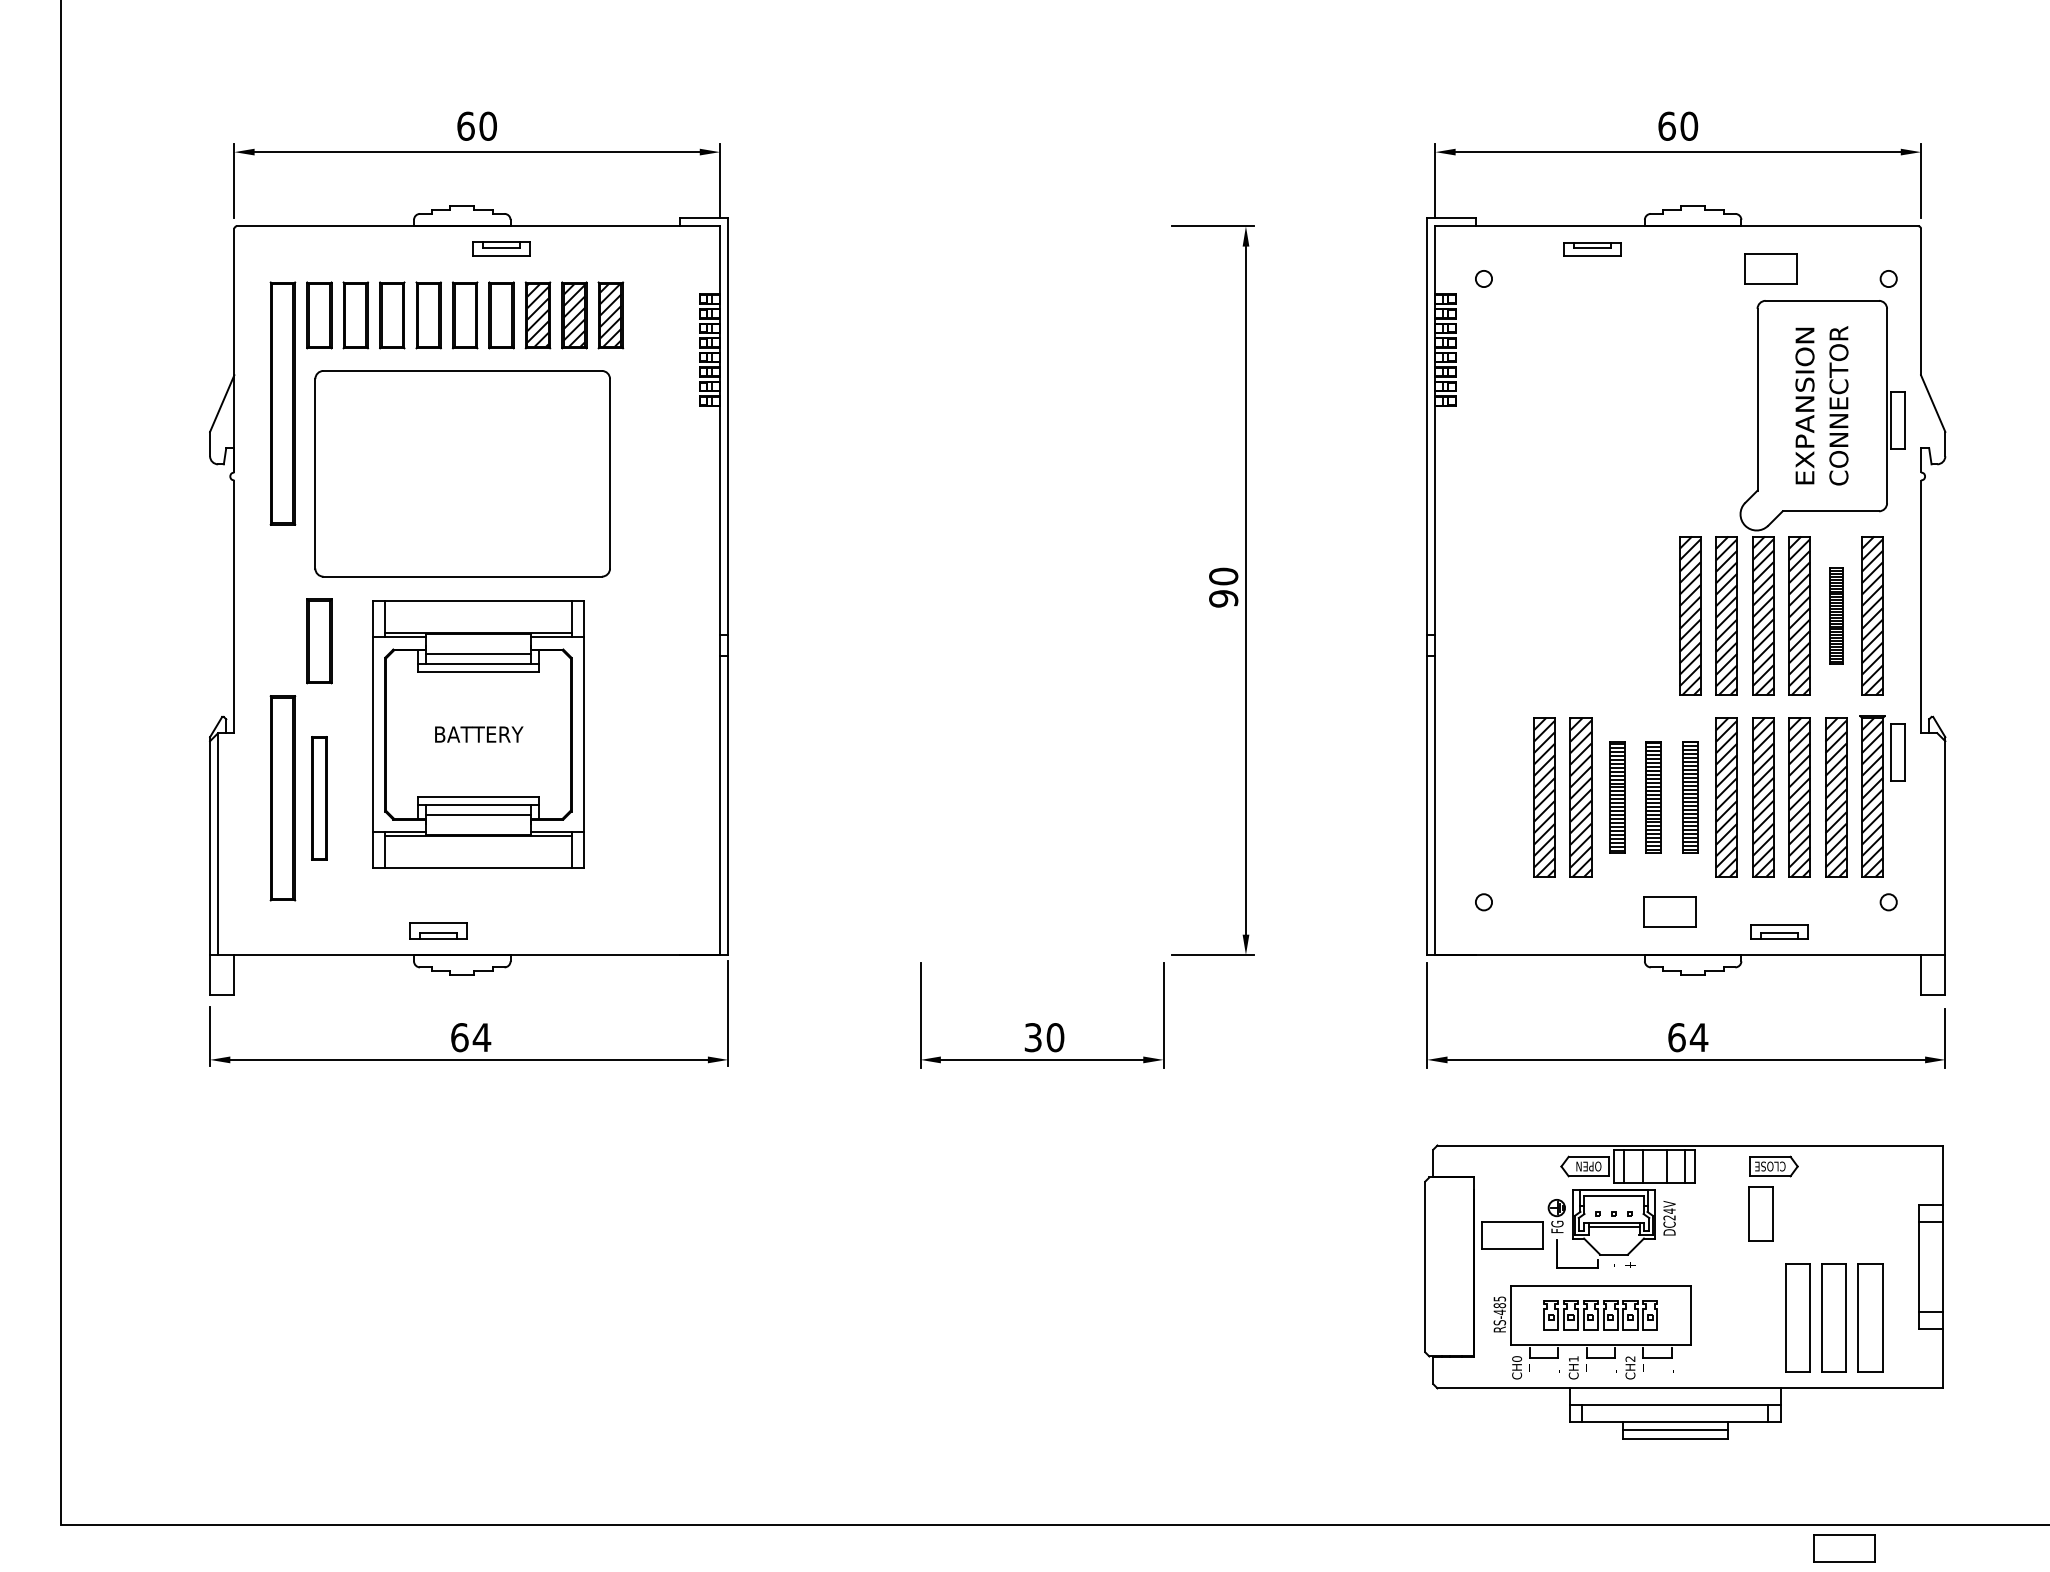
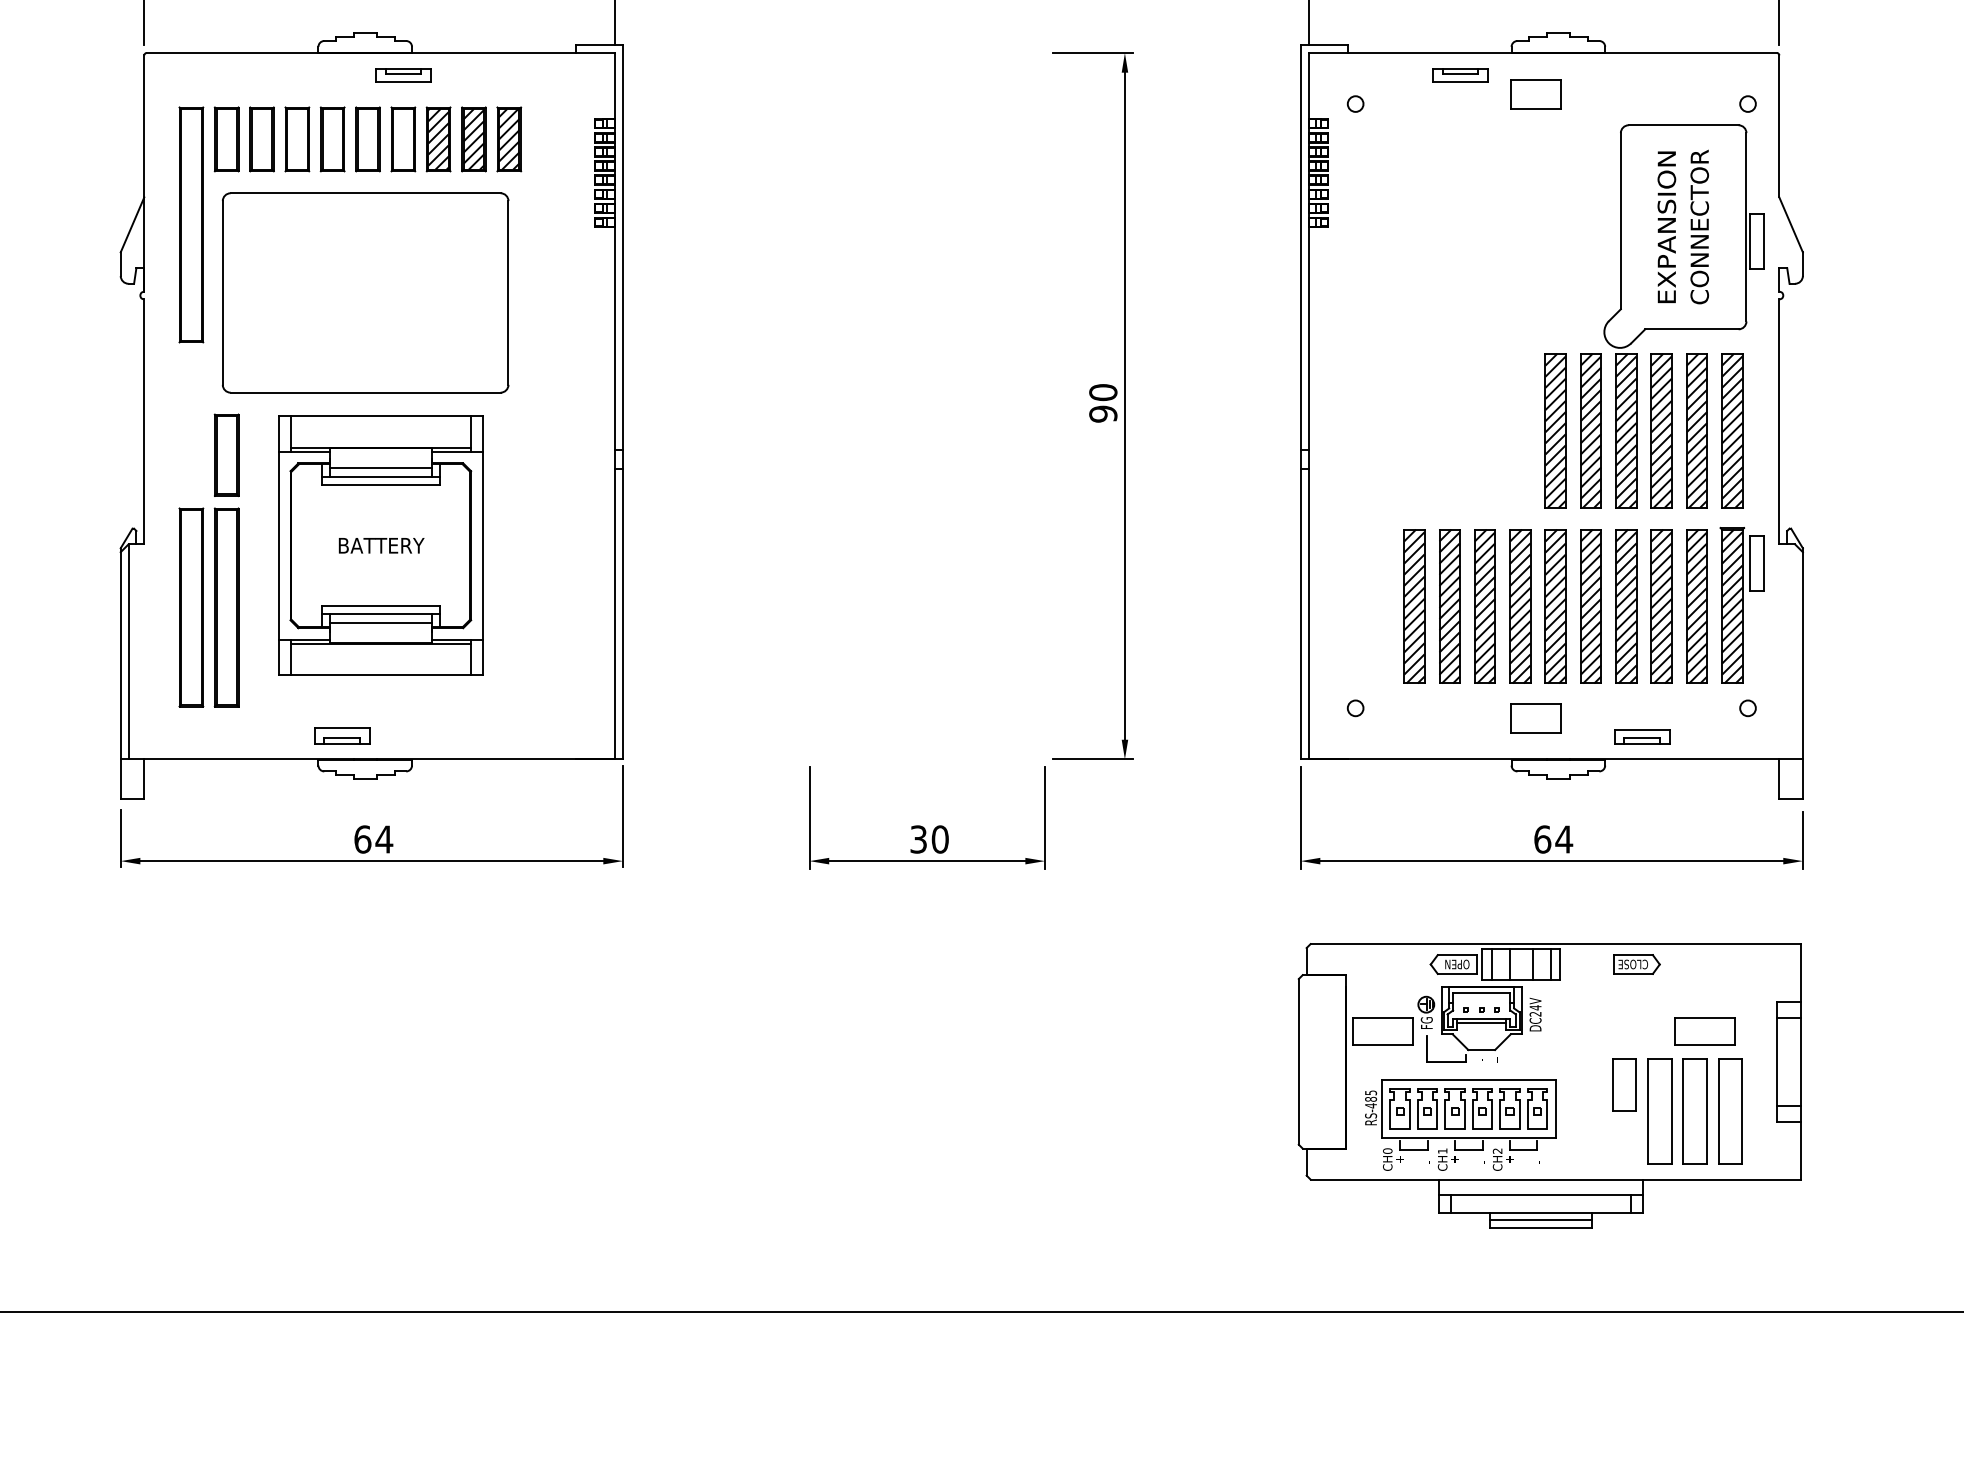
part: (1770, 268) -> (1535, 93), moved
part: (1836, 615) -> (1697, 430), size x1.67
part: (1617, 797) -> (1485, 606), size x1.43
part: (1653, 797) -> (1519, 606), size x1.43
part: (1690, 797) -> (1555, 606), size x1.43
part: (319, 798) -> (226, 607), size x1.67
part: (1760, 1213) -> (1623, 1084), moved
part: (1600, 1315) -> (1468, 1108), size x1.43
part: (1844, 1548) -> (1705, 1031), moved

